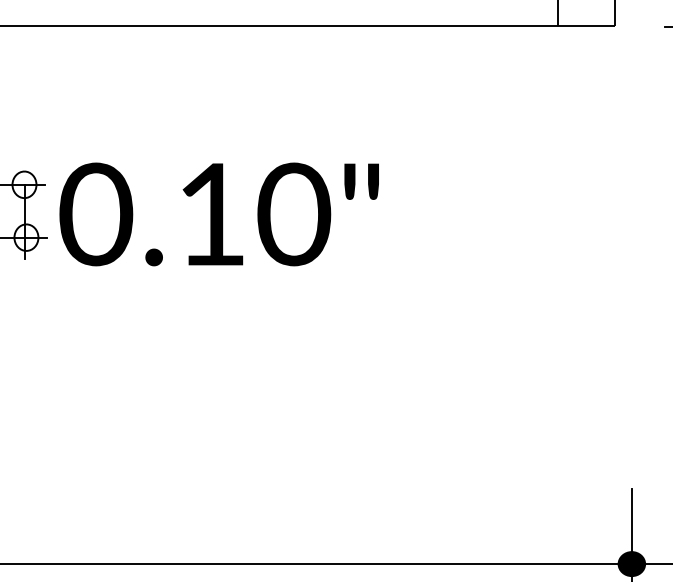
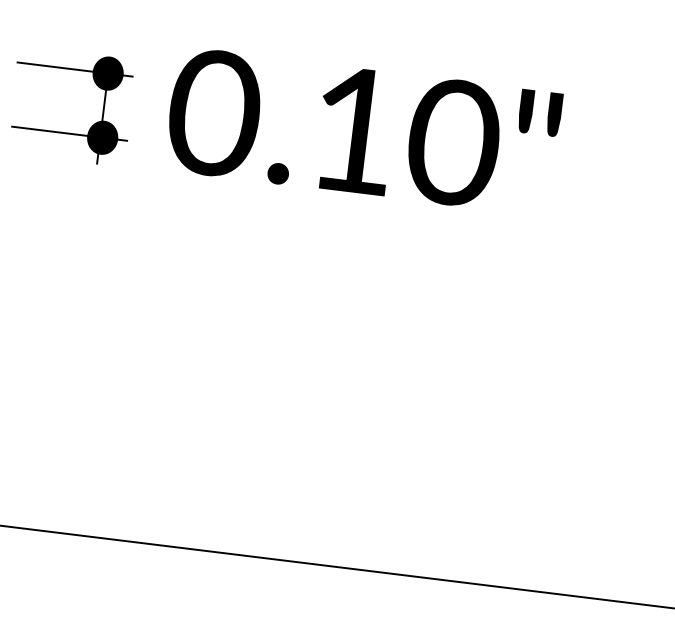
fill: (24, 184) -> (108, 73), added
text: (218, 214) -> (362, 131), moved
fill: (26, 237) -> (102, 137), added

